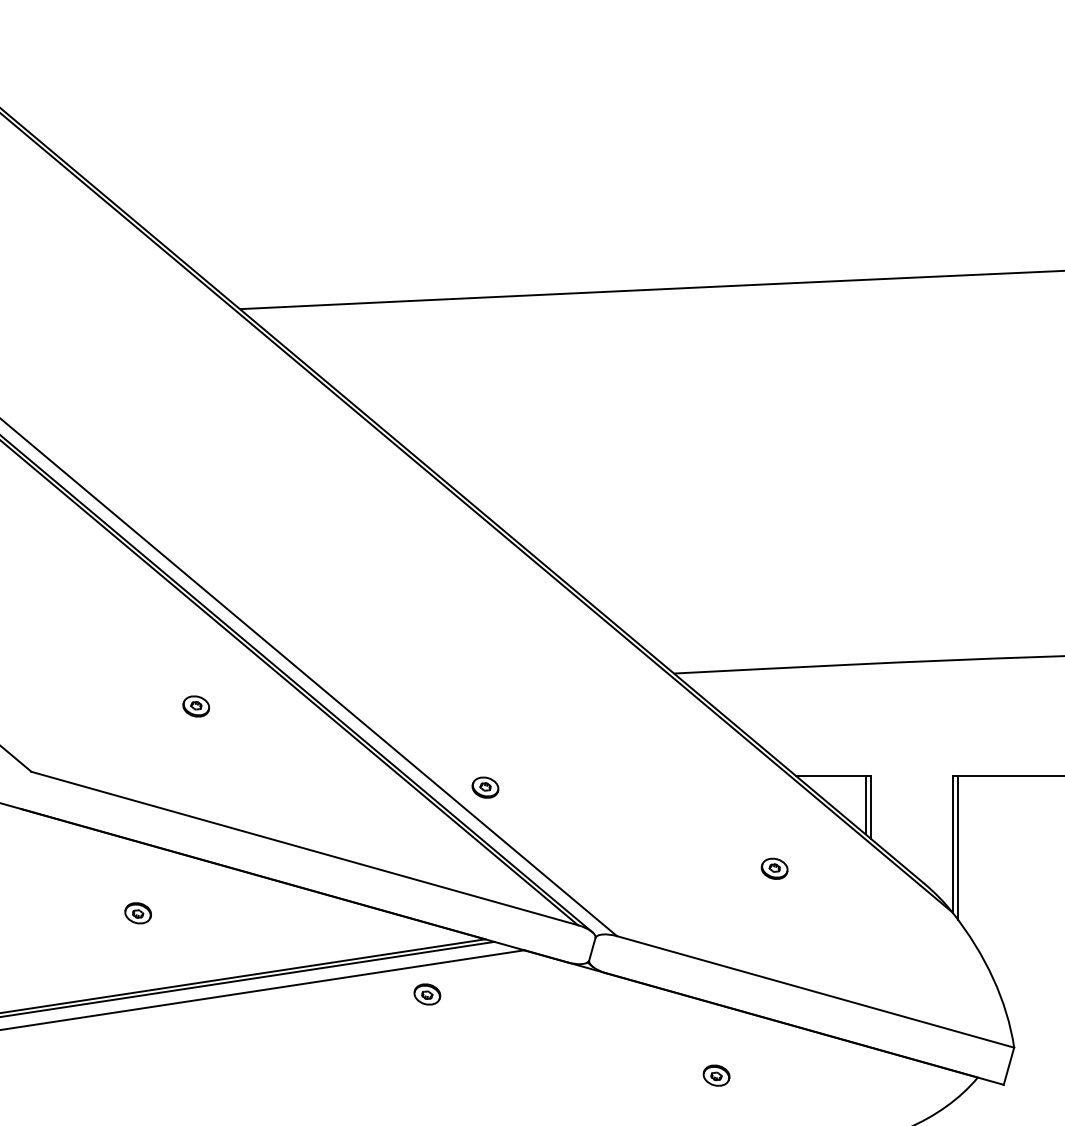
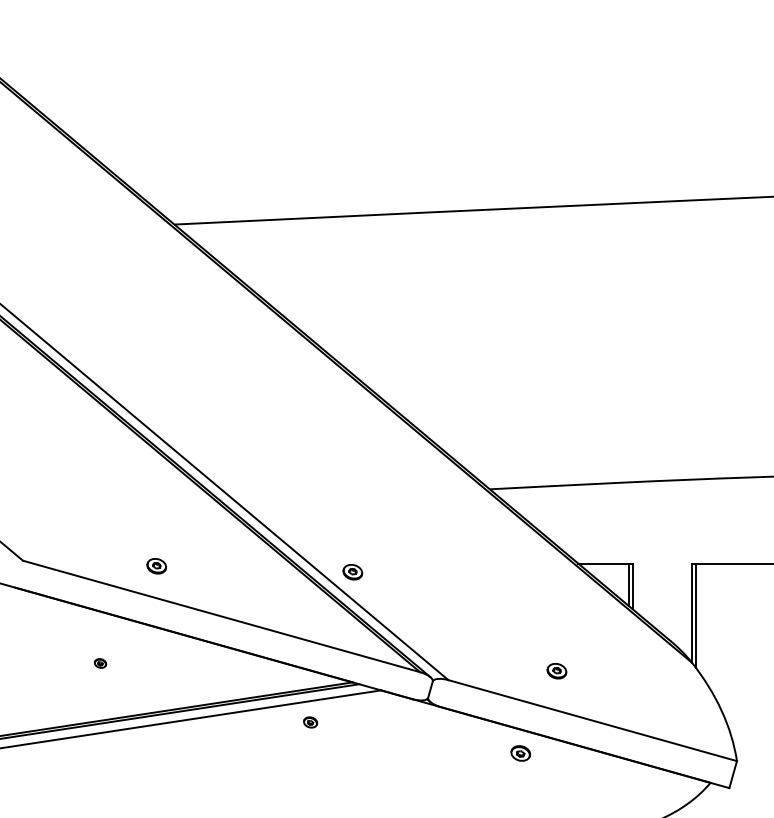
part: (195, 706) -> (156, 566), moved
part: (774, 869) -> (556, 671), moved
part: (138, 913) -> (100, 663), size x0.6
part: (427, 994) -> (310, 722), size x0.7
part: (716, 1075) -> (520, 753), moved

